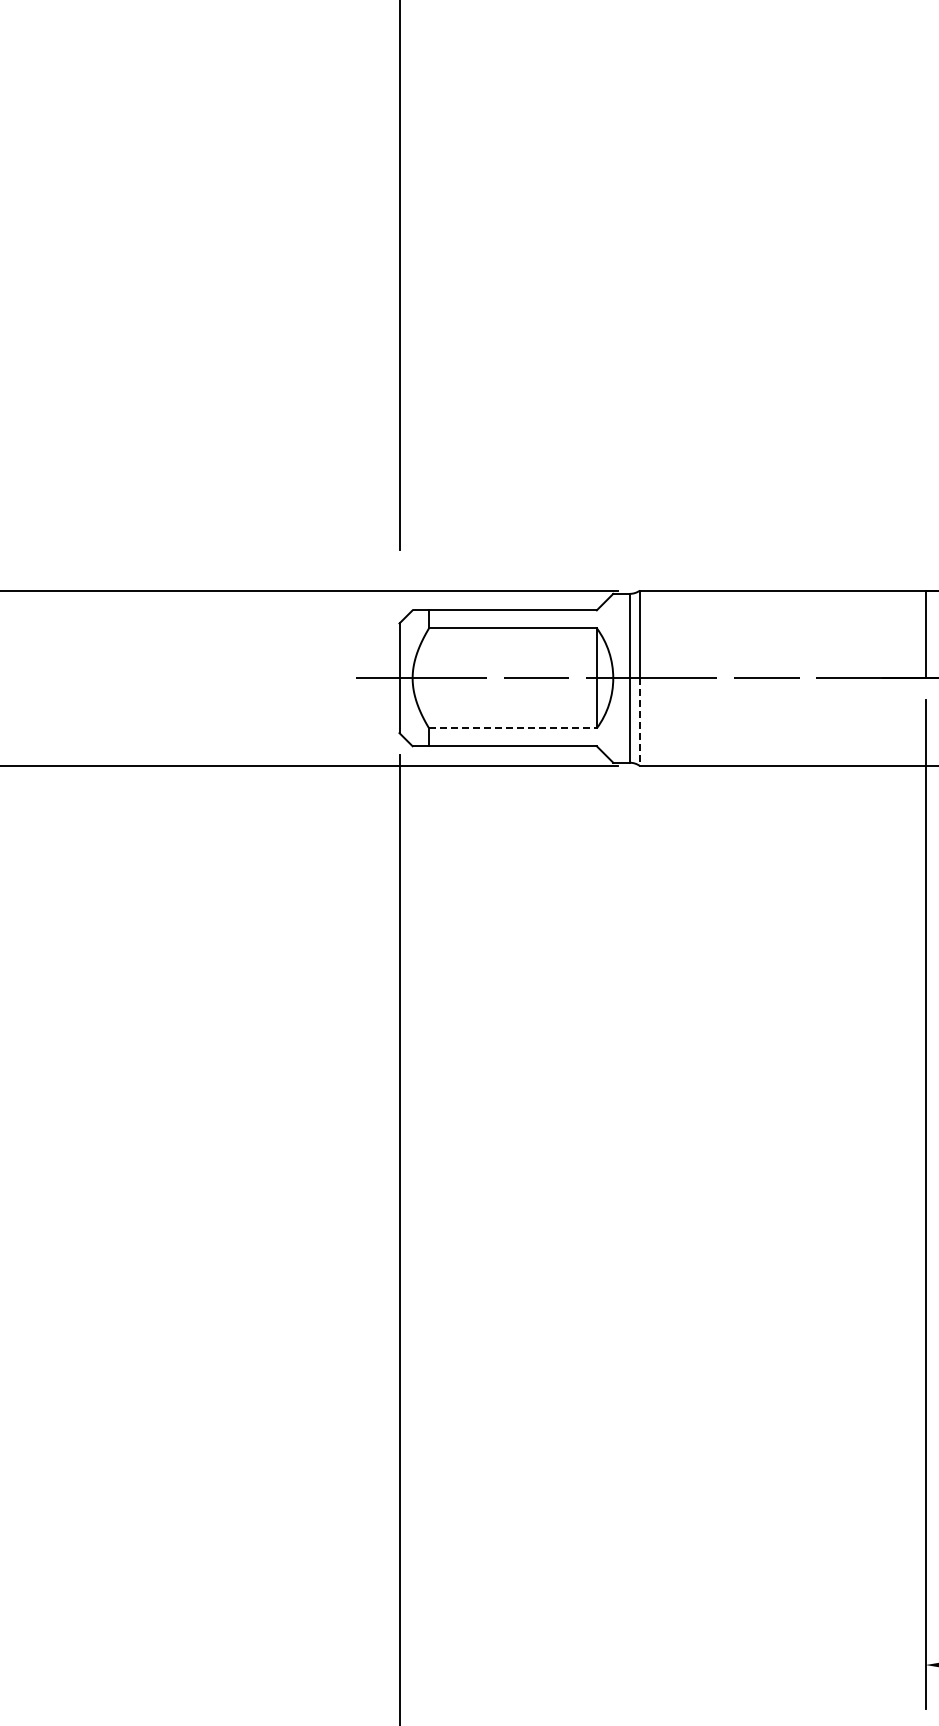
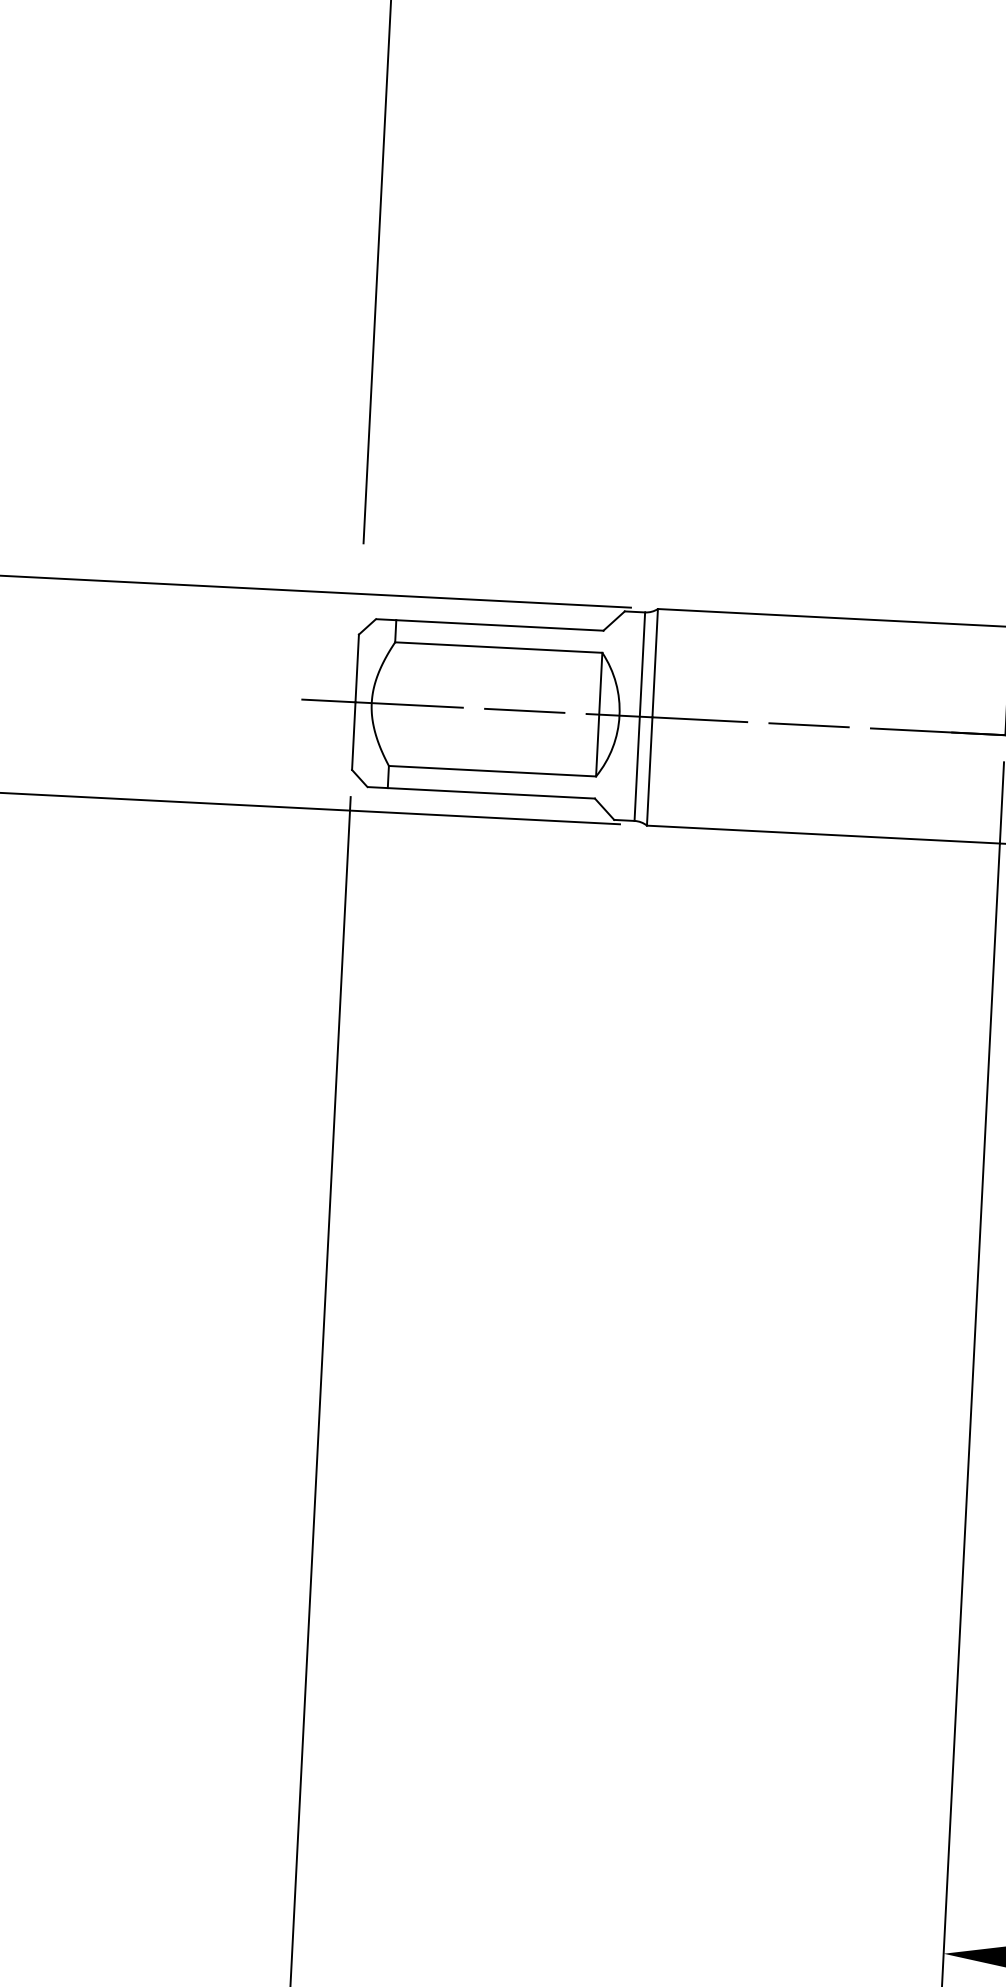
line: (639, 722) -> (649, 771), dashed -> solid
line: (512, 728) -> (491, 771), dashed -> solid

